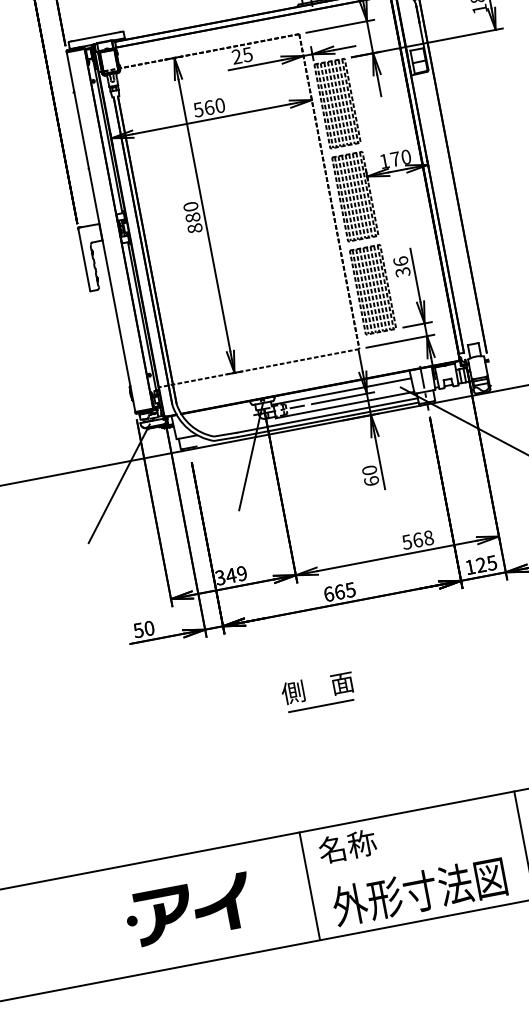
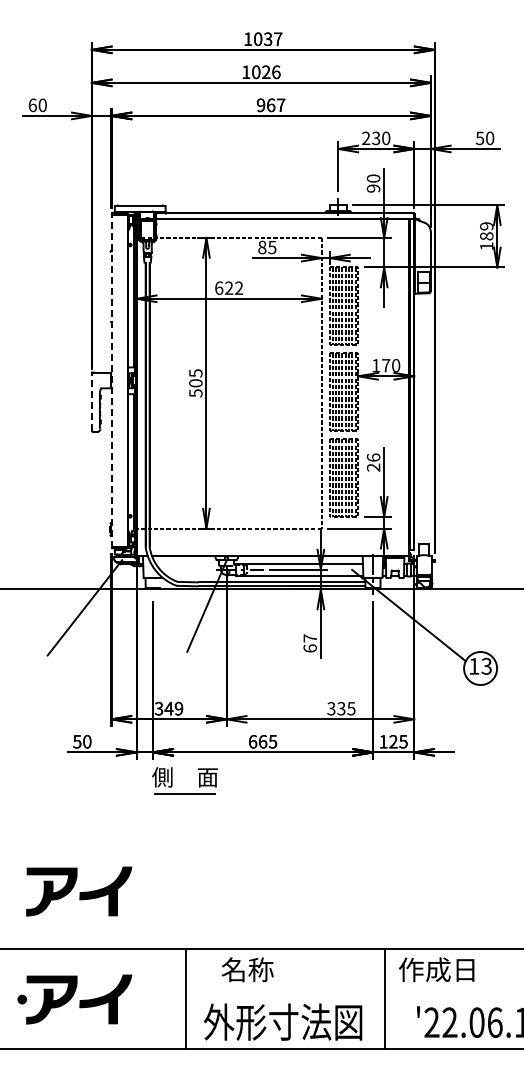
text: (237, 56) -> (262, 247), 25 -> 85
text: (208, 107) -> (228, 287), 560 -> 622
text: (192, 217) -> (195, 383), 880 -> 505
line: (101, 232) -> (111, 380), solid -> dashed
line: (83, 260) -> (91, 402), solid -> dashed
text: (402, 272) -> (373, 467), 36 -> 26
text: (369, 470) -> (310, 638), 60 -> 67
text: (417, 539) -> (341, 708), 568 -> 335
part: (304, 693) -> (172, 780), moved
part: (171, 792) -> (79, 891), added
text: (347, 846) -> (247, 969), moved

